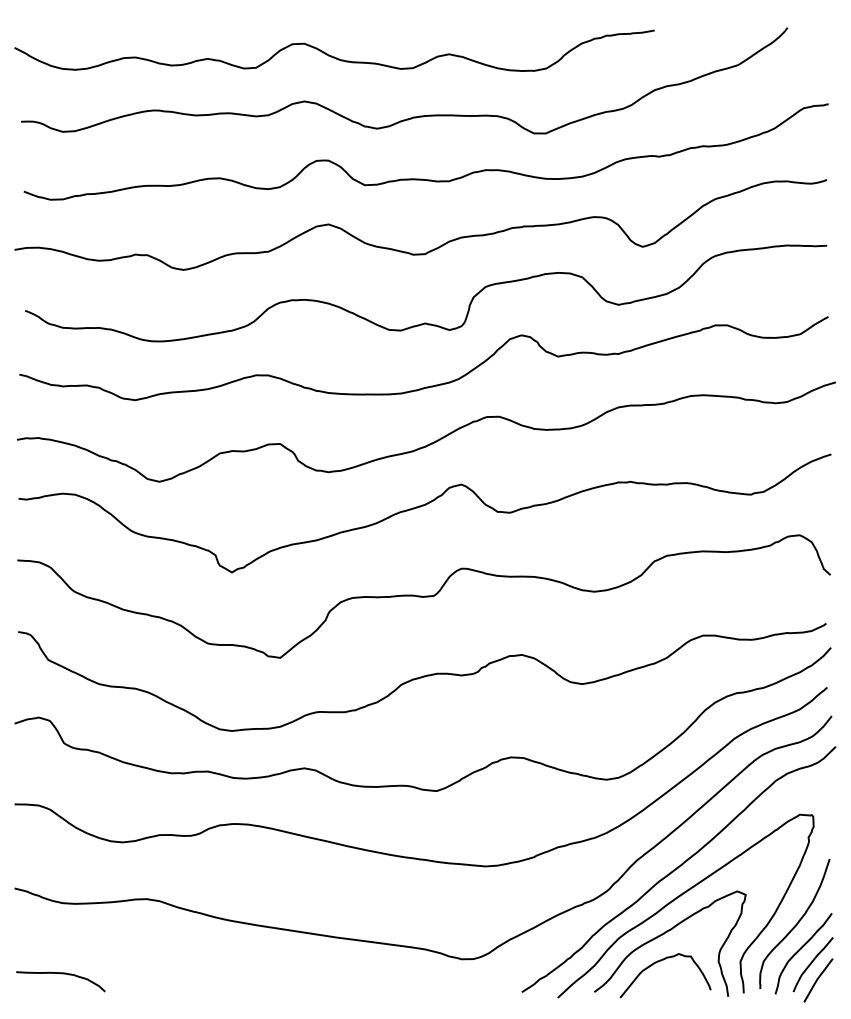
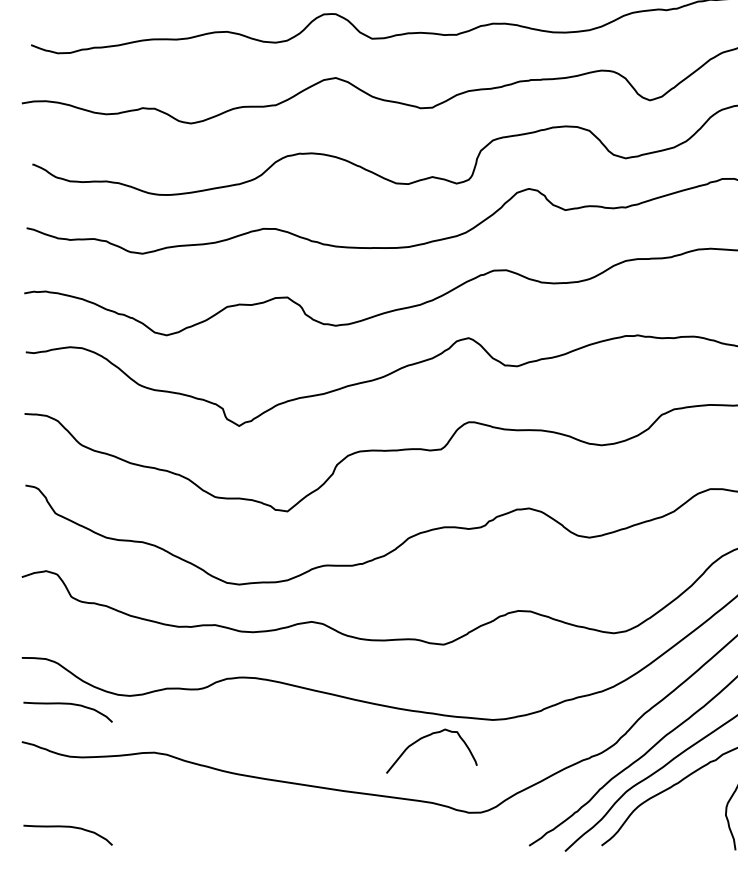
curve: (60, 851) -> (67, 705), added
curve: (661, 961) -> (427, 737), moved

